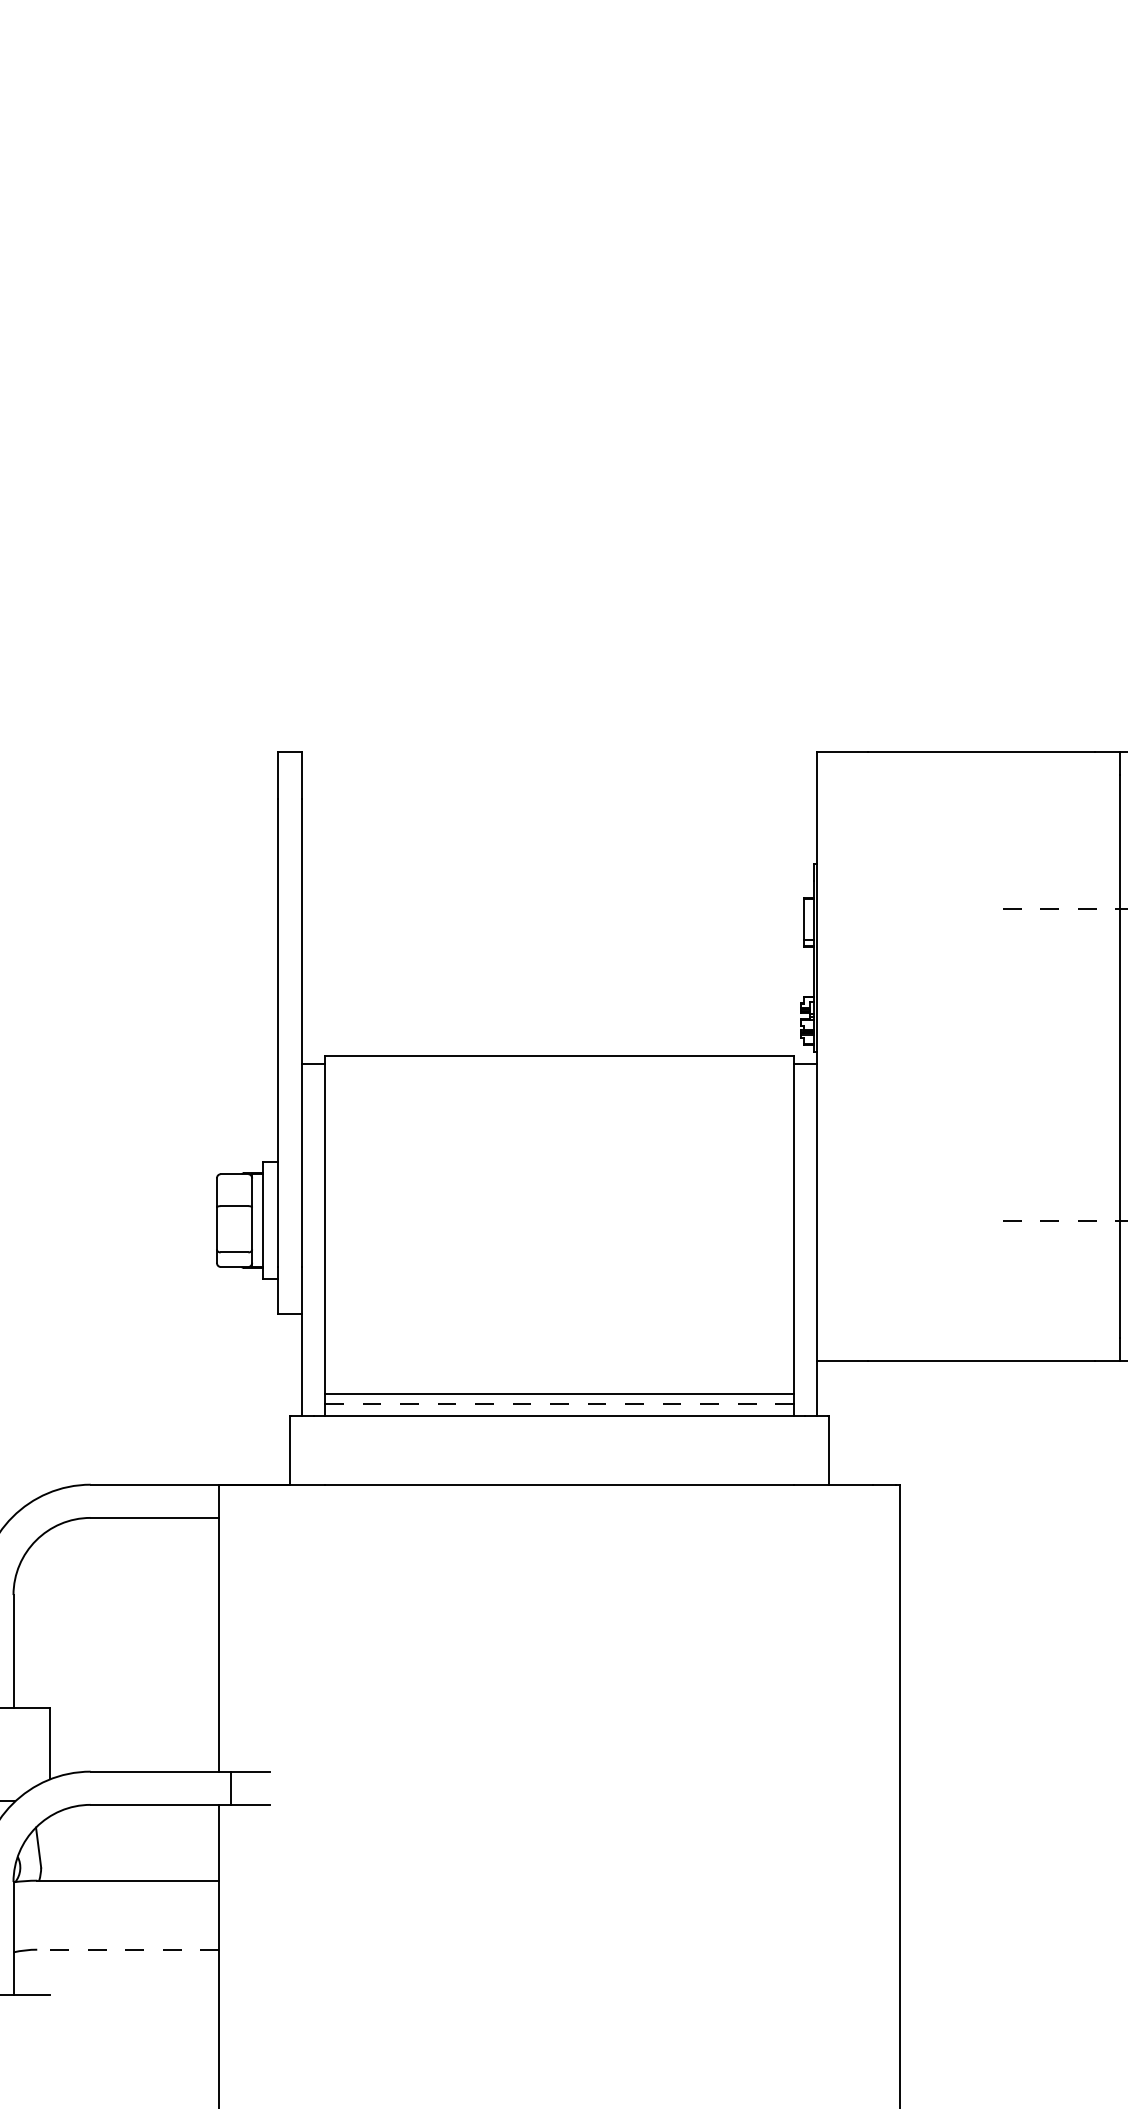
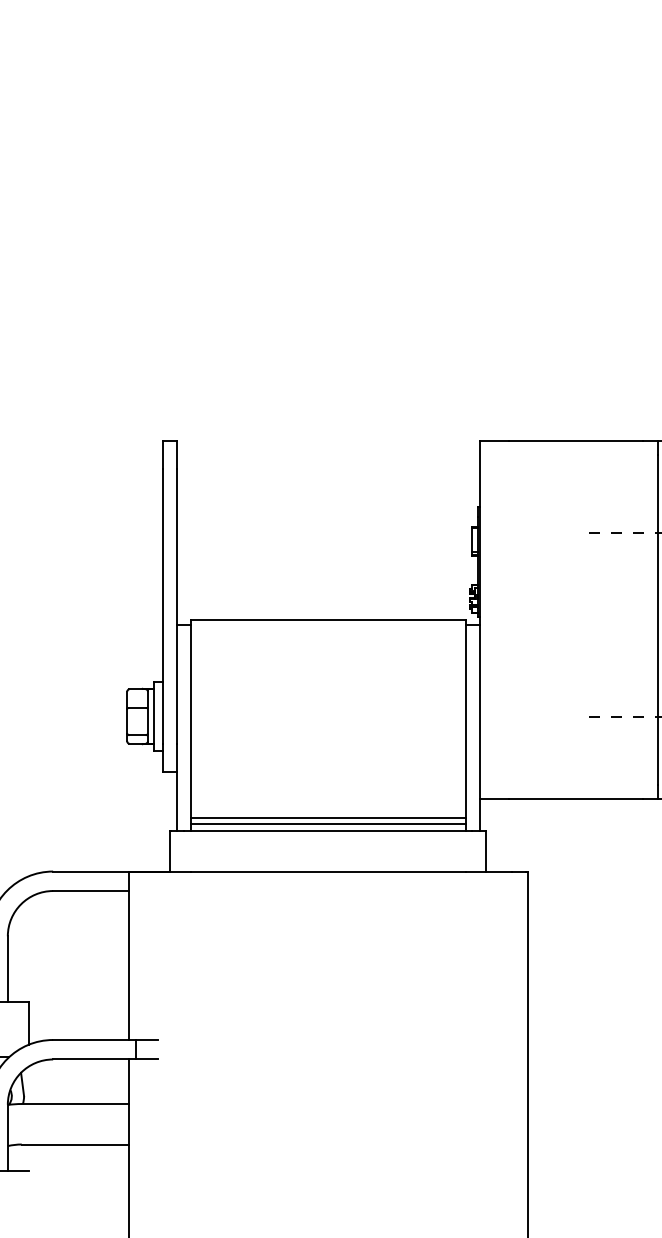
line: (559, 1404) -> (328, 824), dashed -> solid
line: (127, 1949) -> (74, 1144), dashed -> solid

